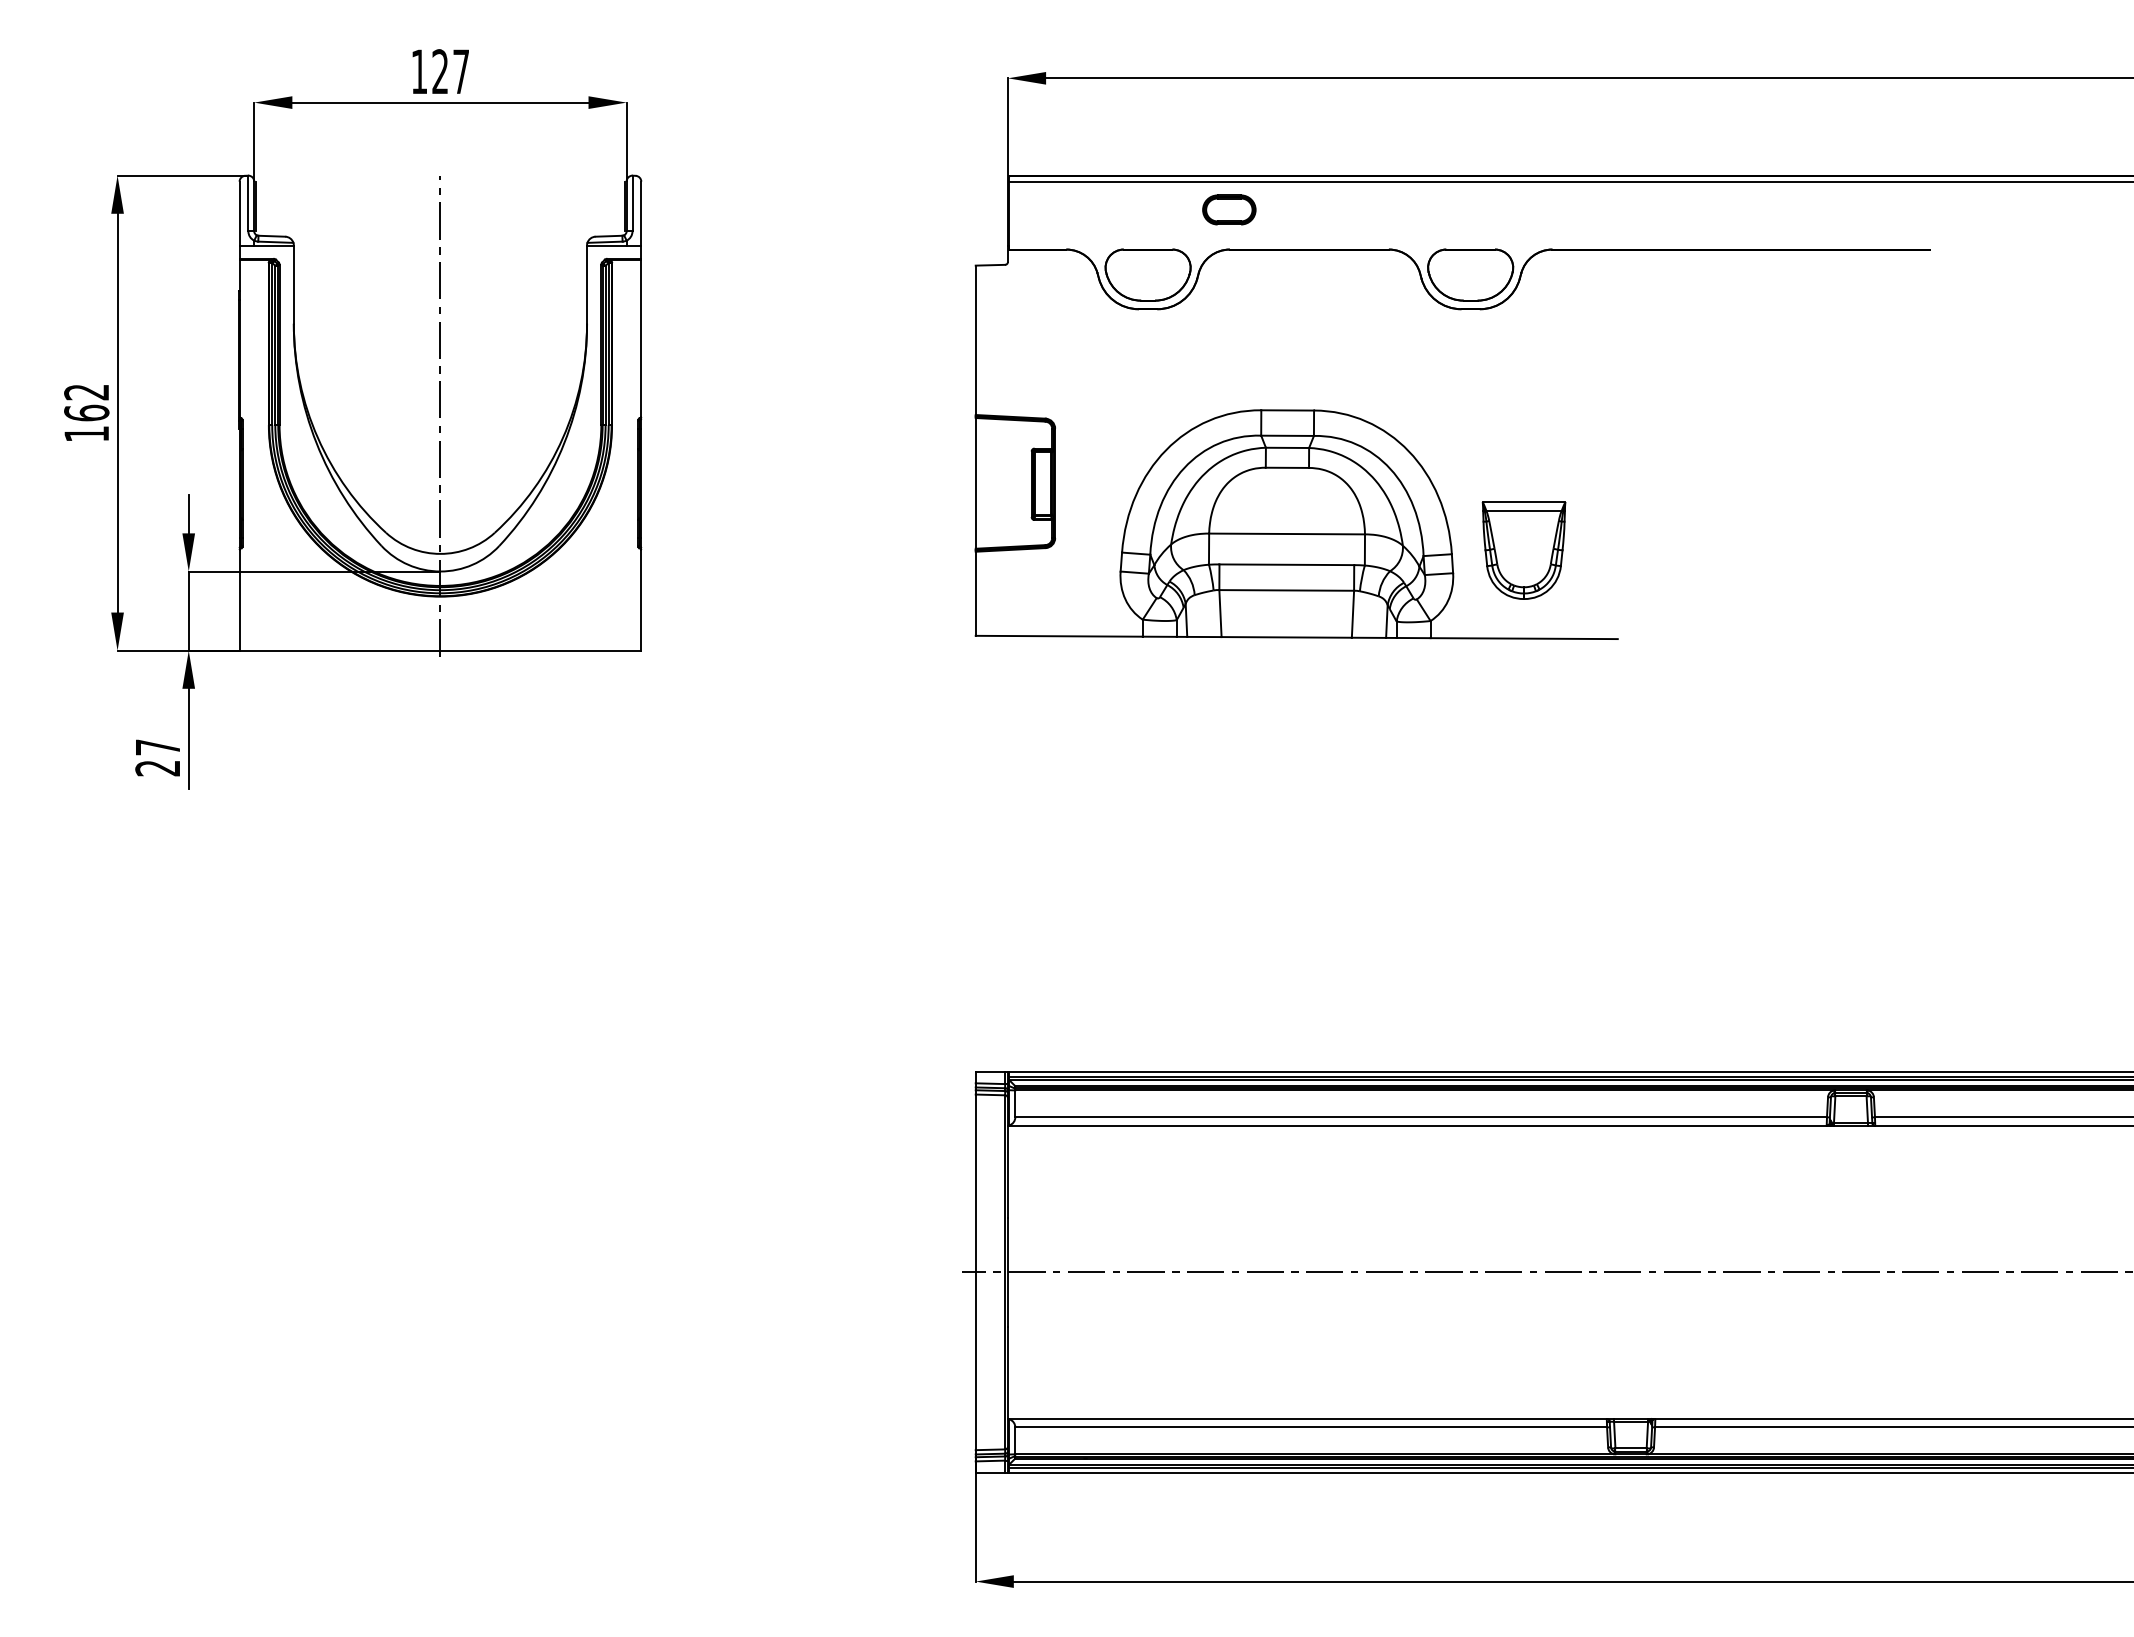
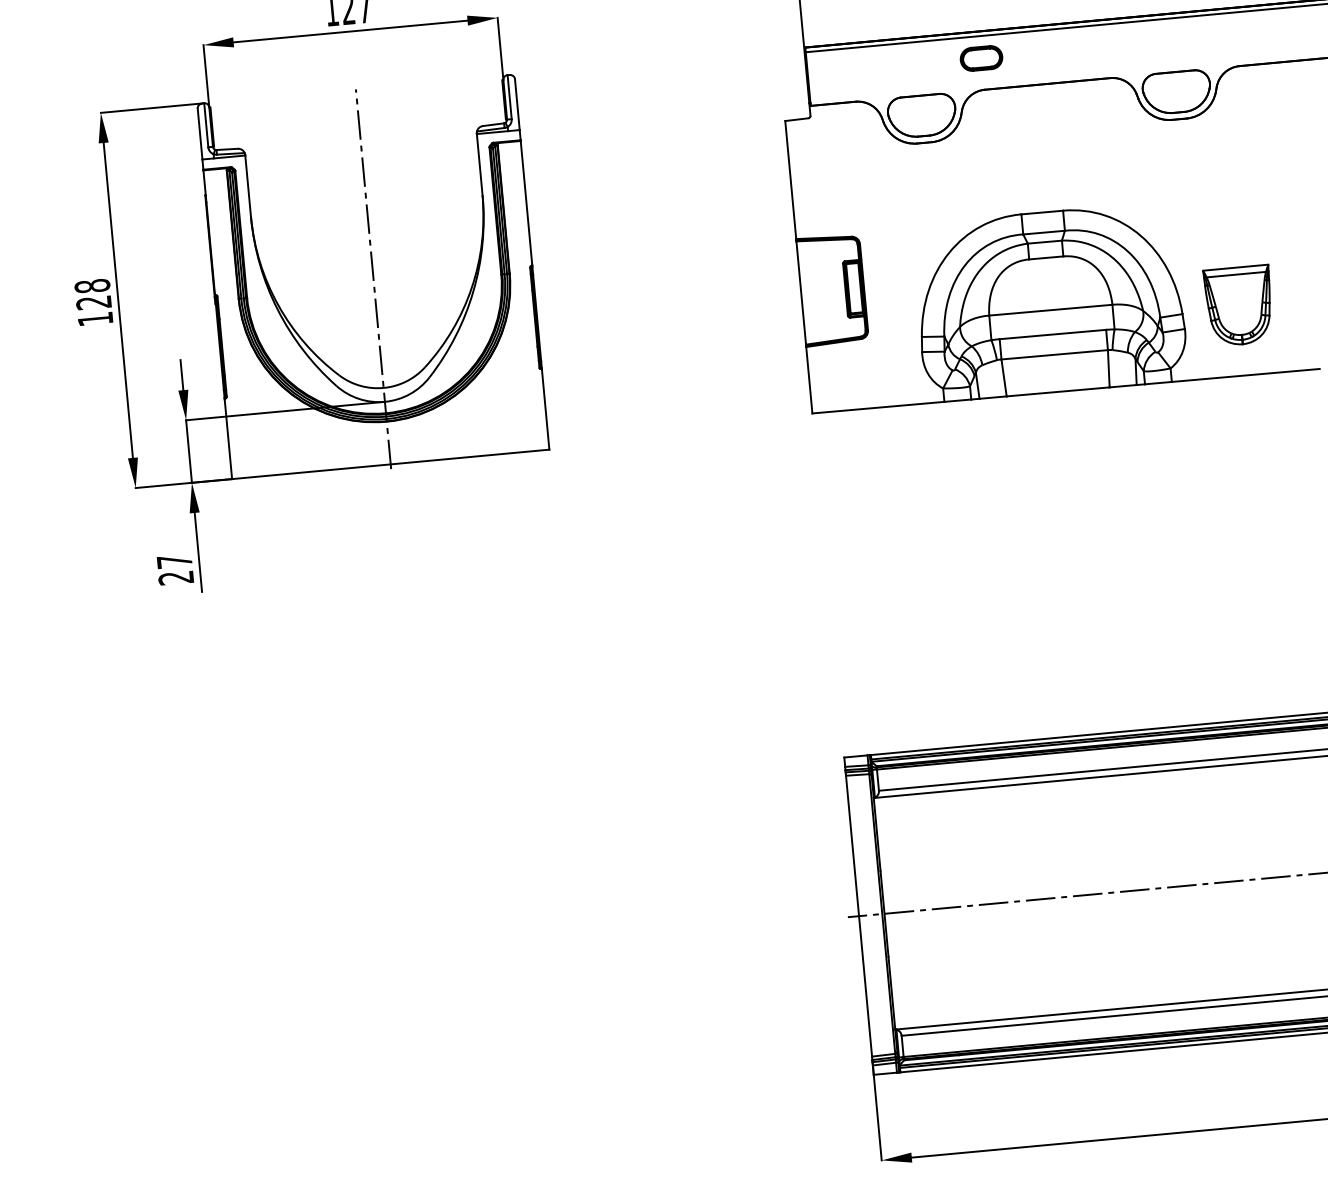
text: (86, 402) -> (92, 294), 162 -> 128

